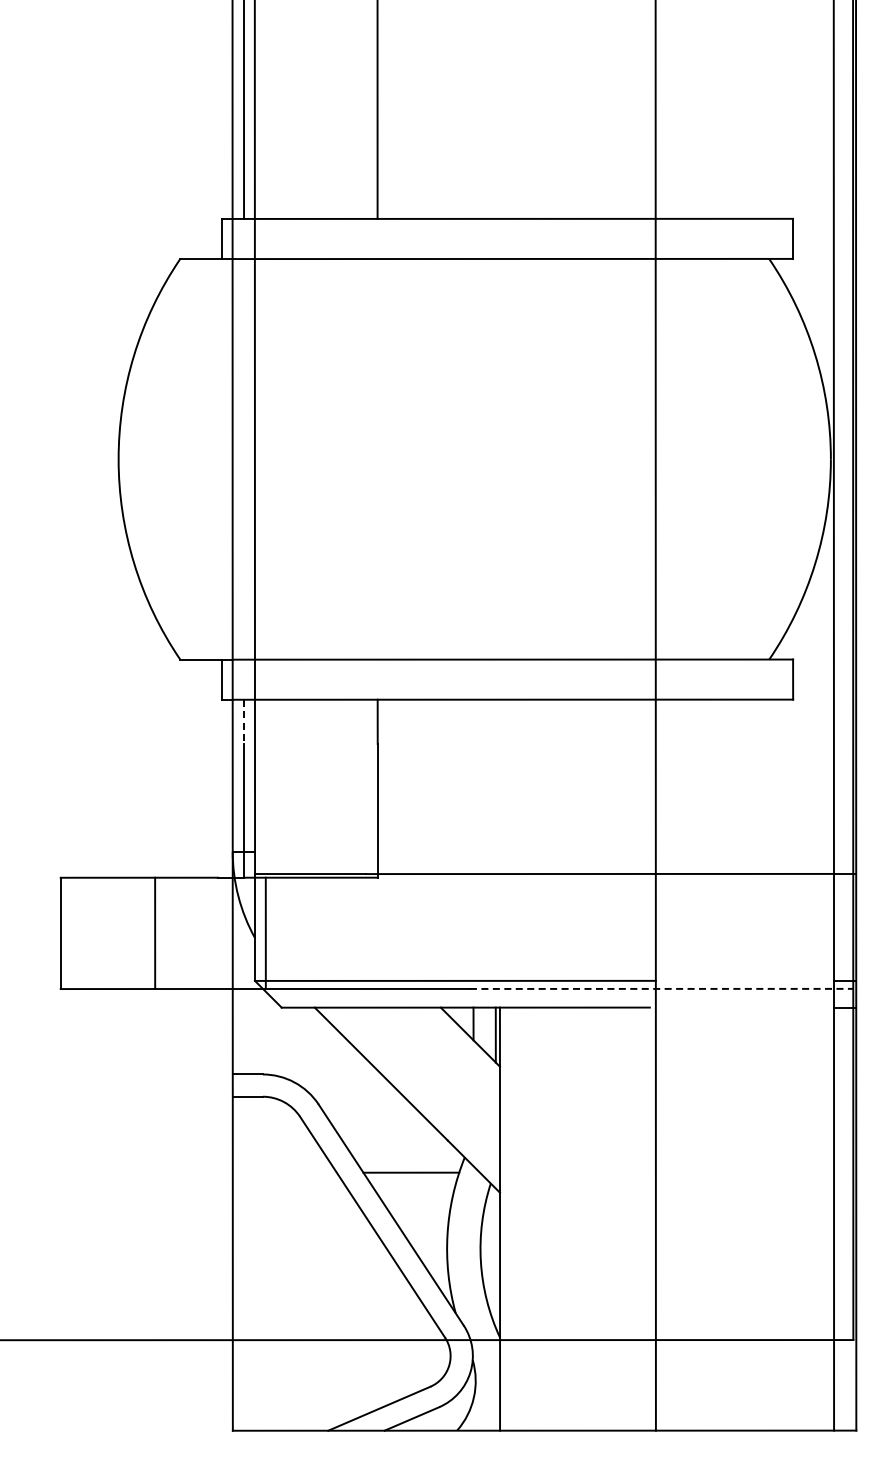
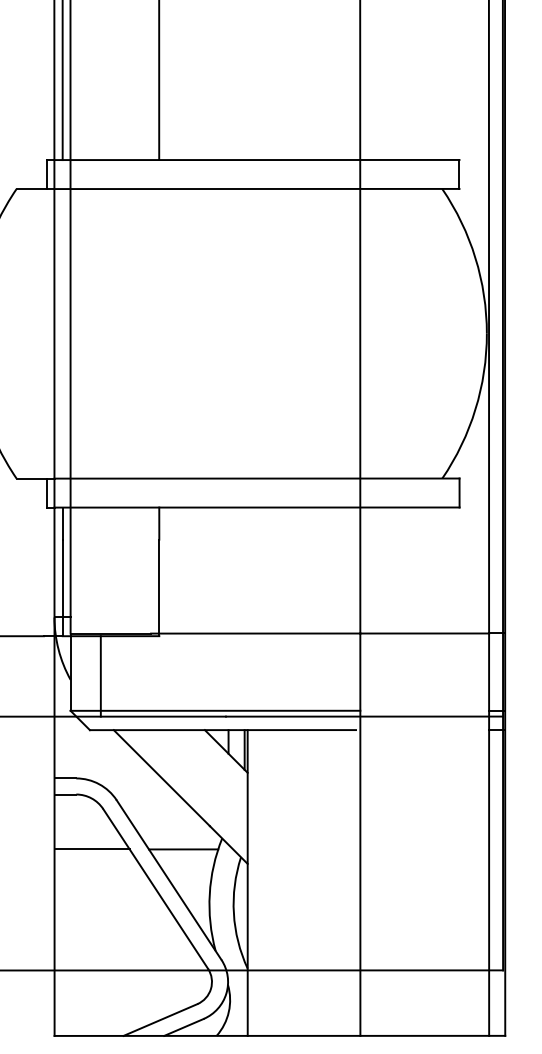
line: (244, 722) -> (63, 524), dashed -> solid
line: (265, 932) -> (100, 675), moved
line: (661, 988) -> (364, 716), dashed -> solid
line: (284, 1172) -> (91, 849), added

